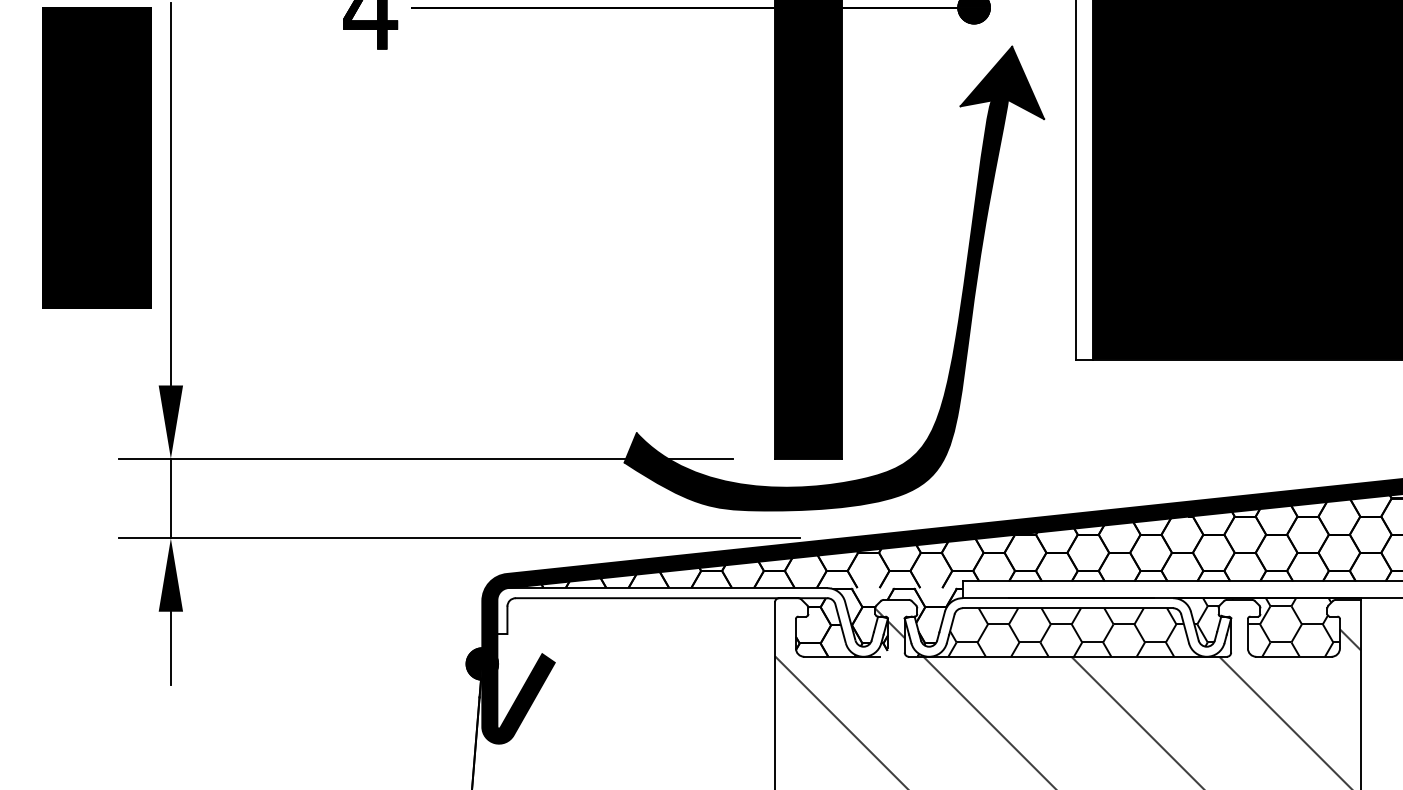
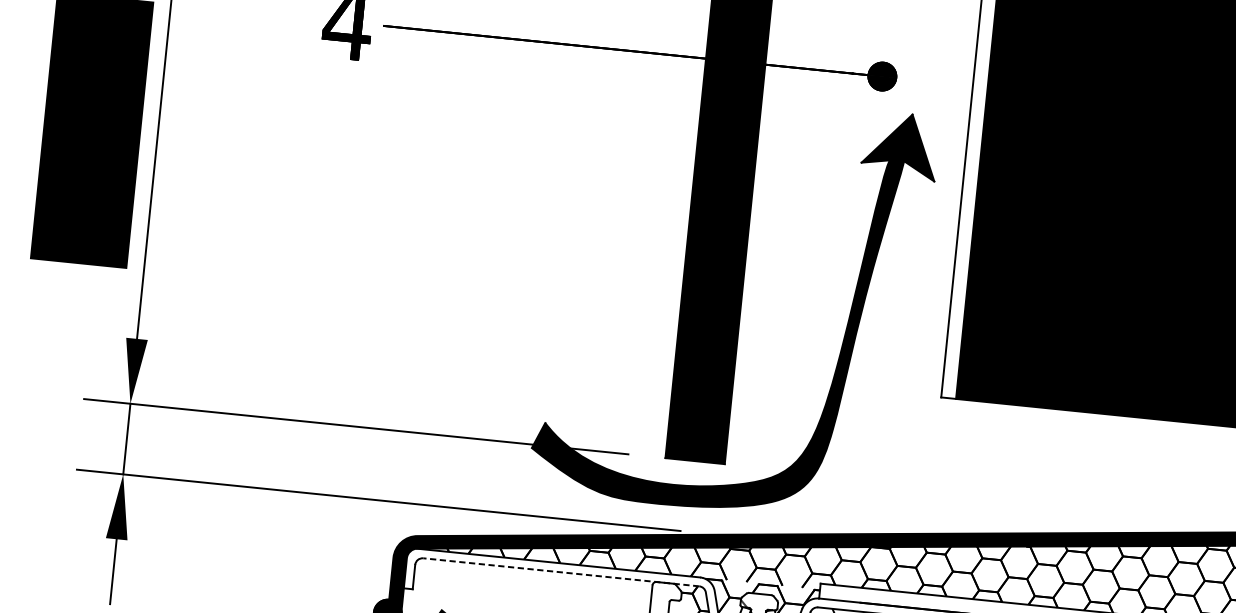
line: (671, 598) -> (561, 572), solid -> dashed

